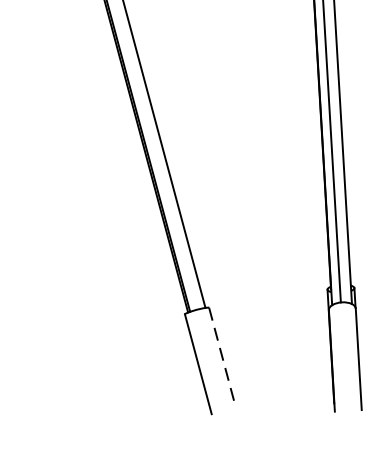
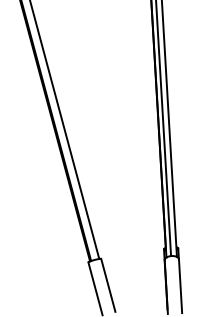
line: (222, 357) -> (108, 285), dashed -> solid

